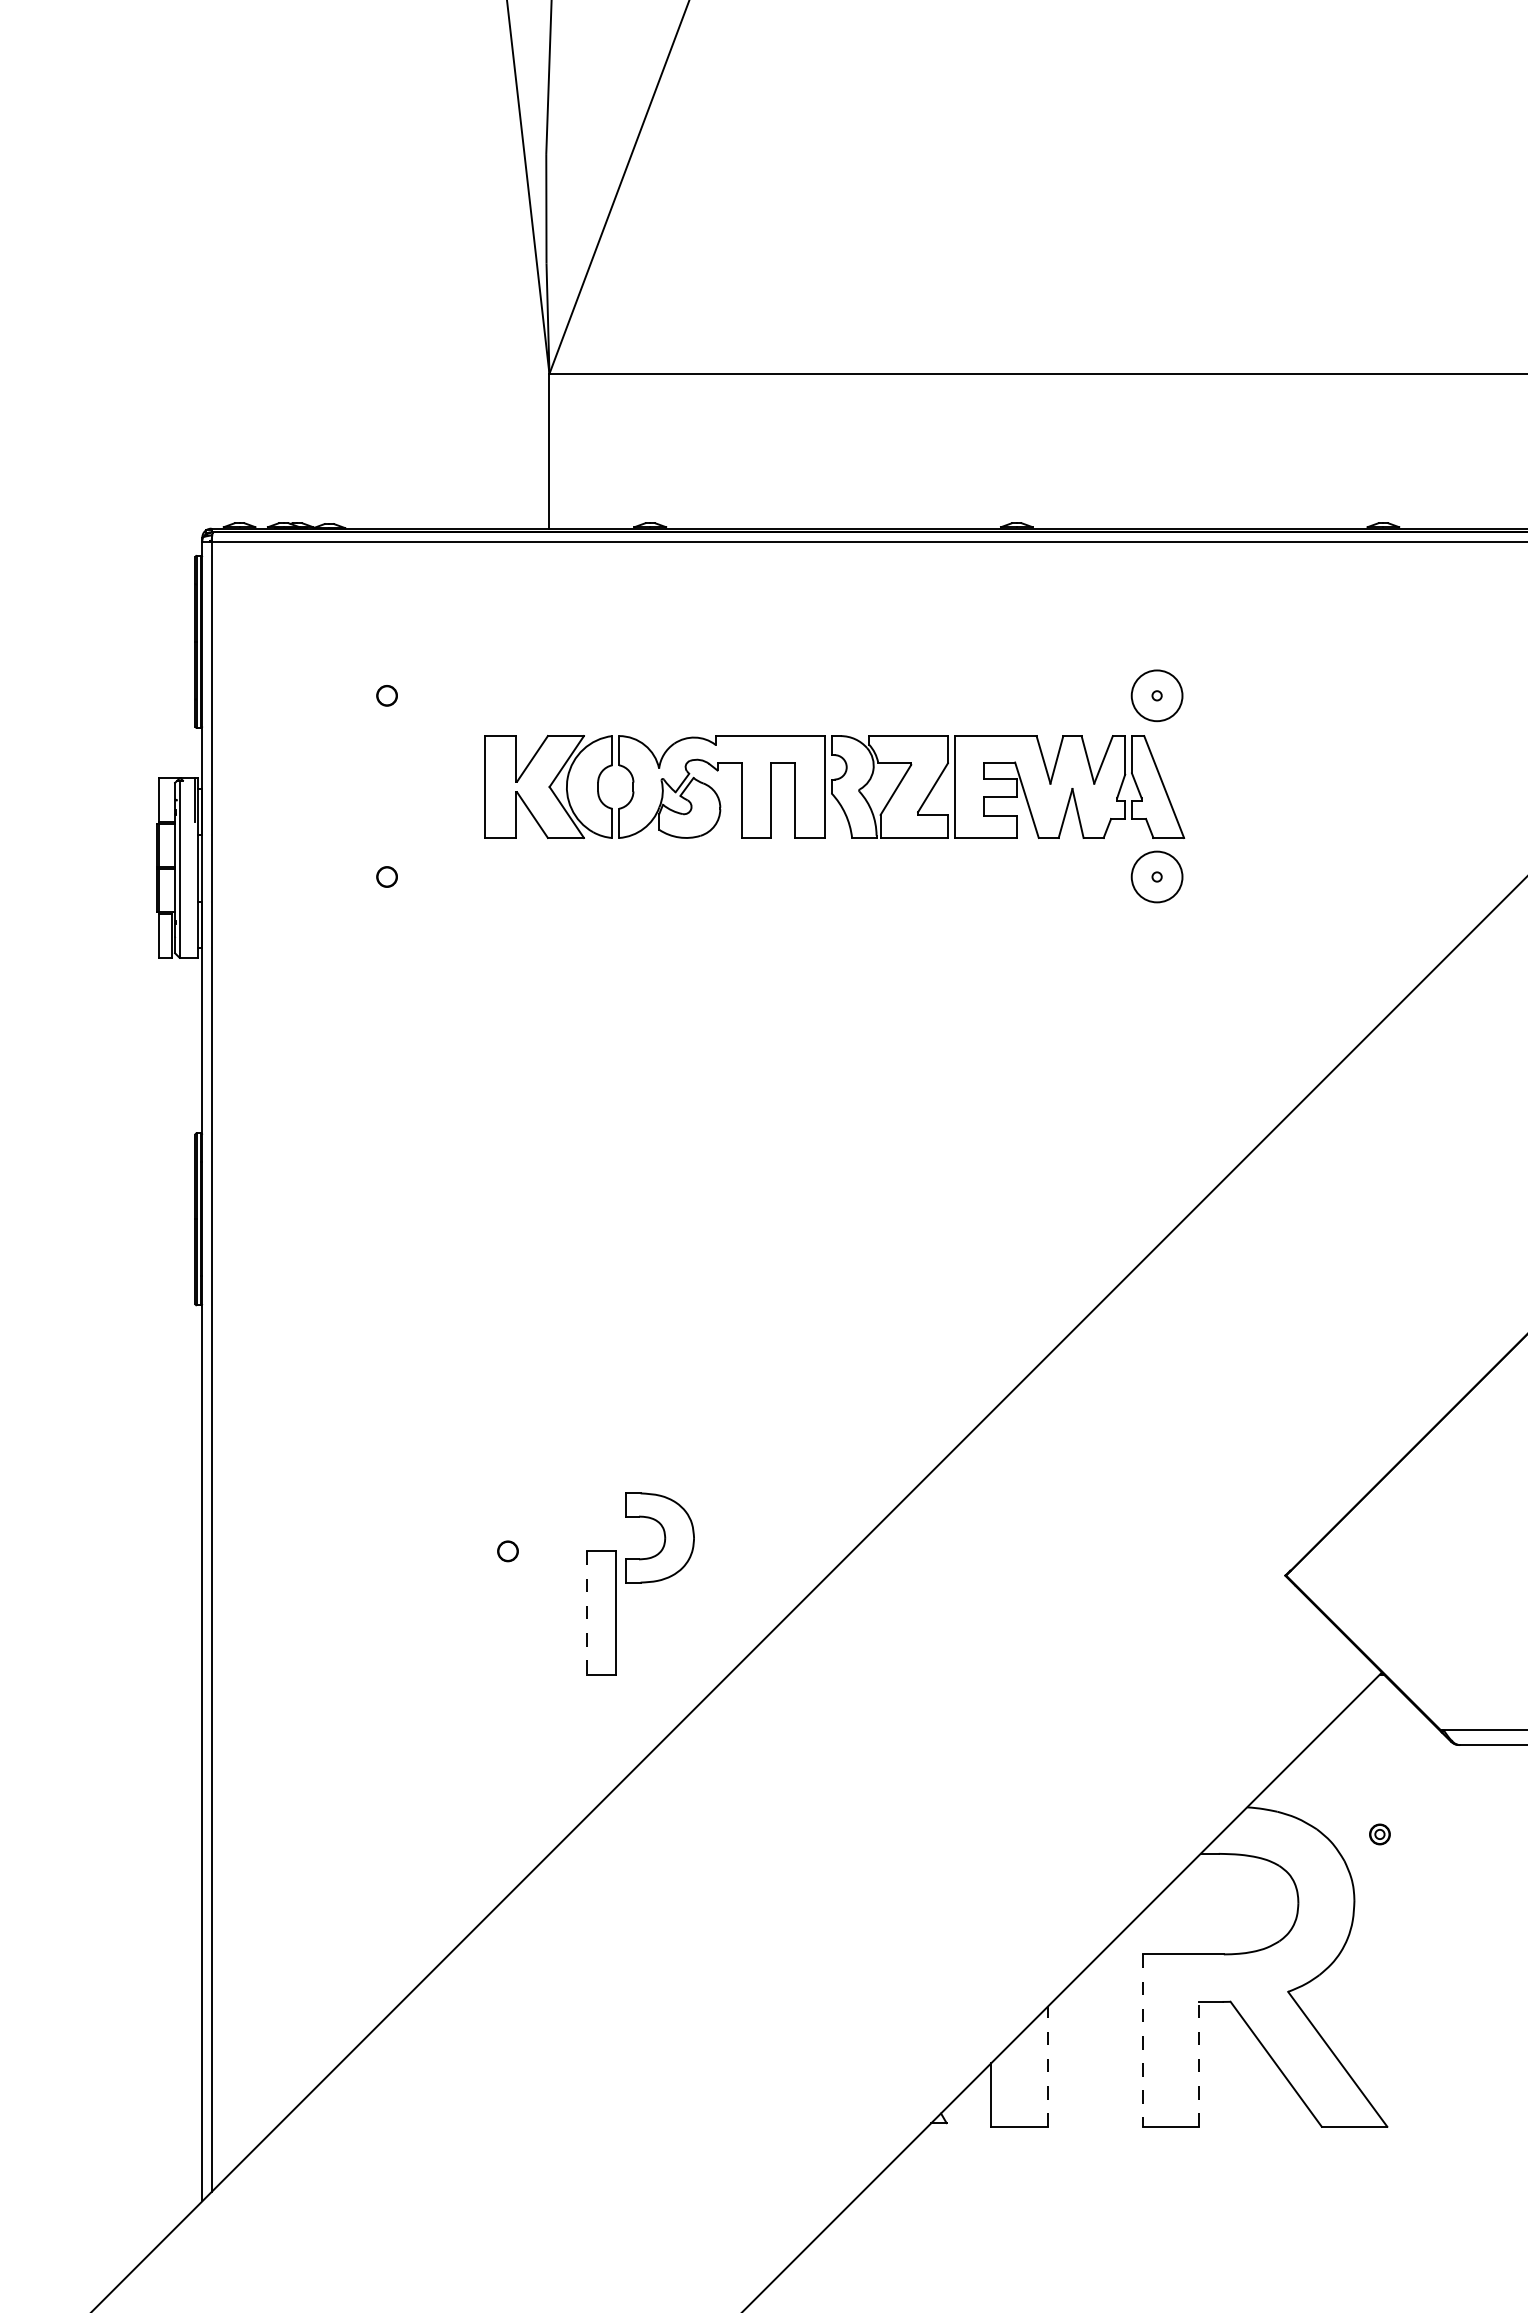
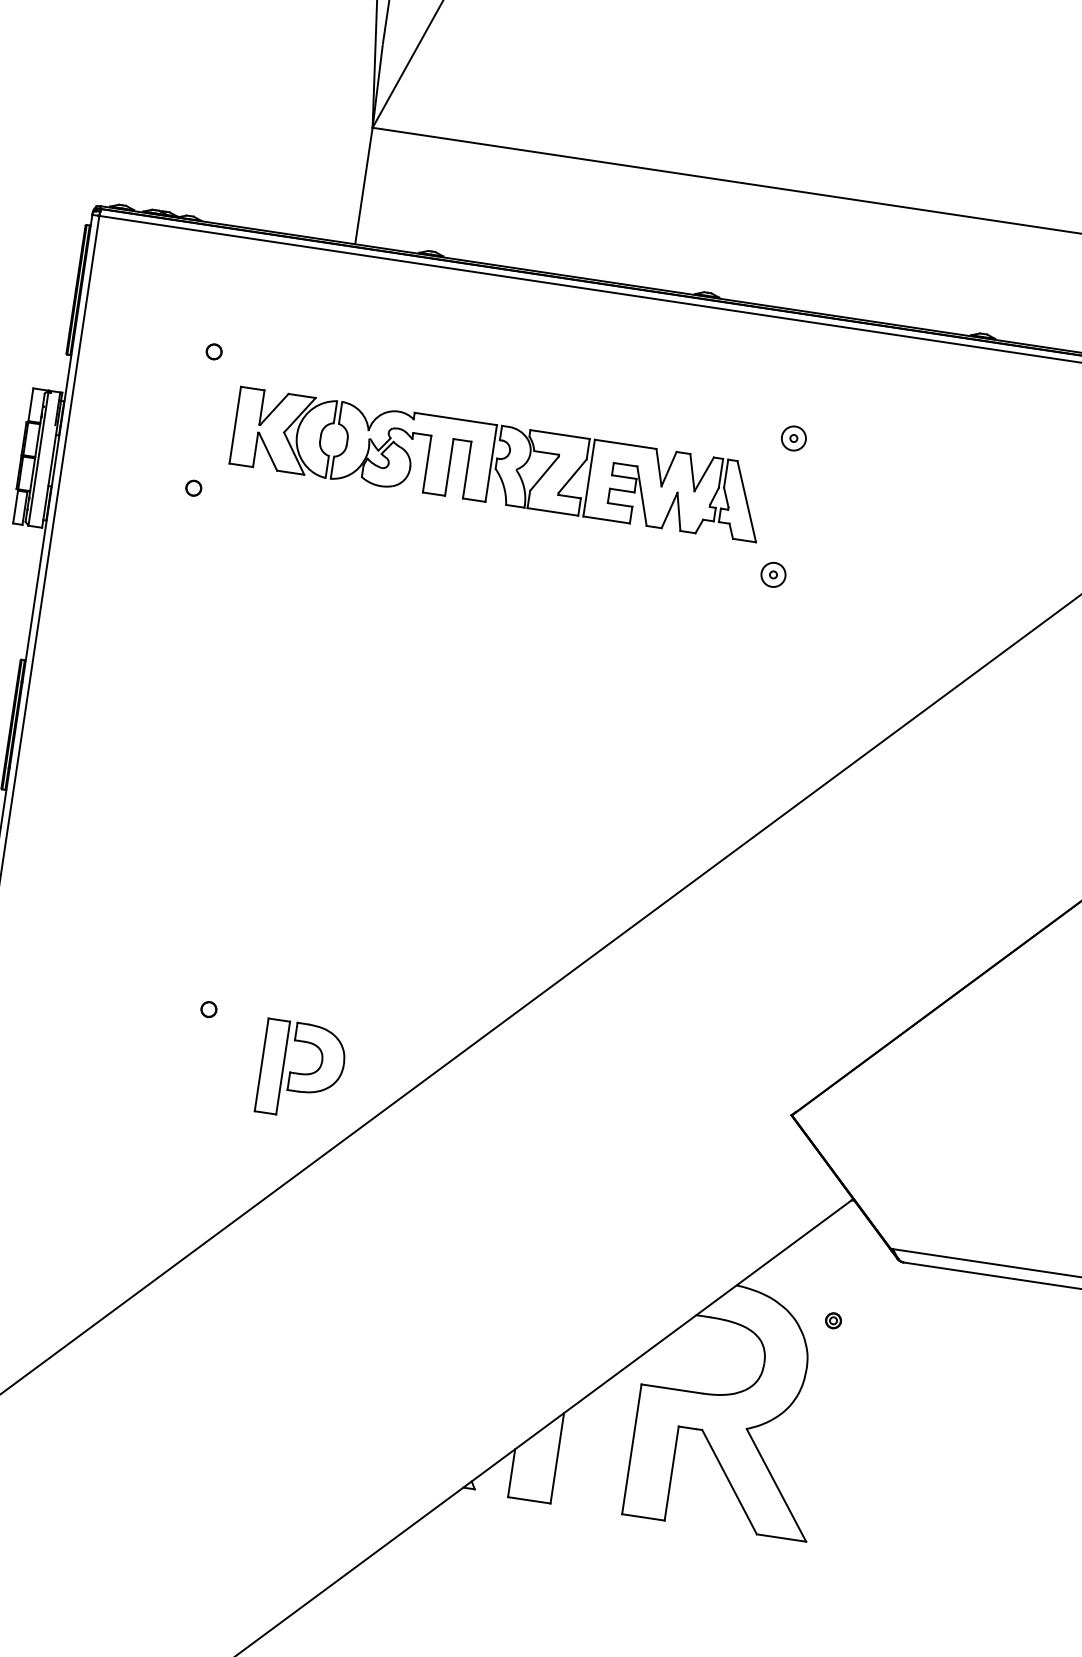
circle: (1156, 695) -> (793, 438), size x0.62
part: (834, 786) -> (498, 464), moved
circle: (1156, 876) -> (773, 574), size x0.62
part: (659, 1537) -> (318, 1059), moved
line: (587, 1612) -> (261, 1064), dashed -> solid
line: (1142, 2041) -> (631, 1449), dashed -> solid
line: (1199, 2063) -> (671, 1472), dashed -> solid
line: (1047, 2066) -> (557, 1458), dashed -> solid

